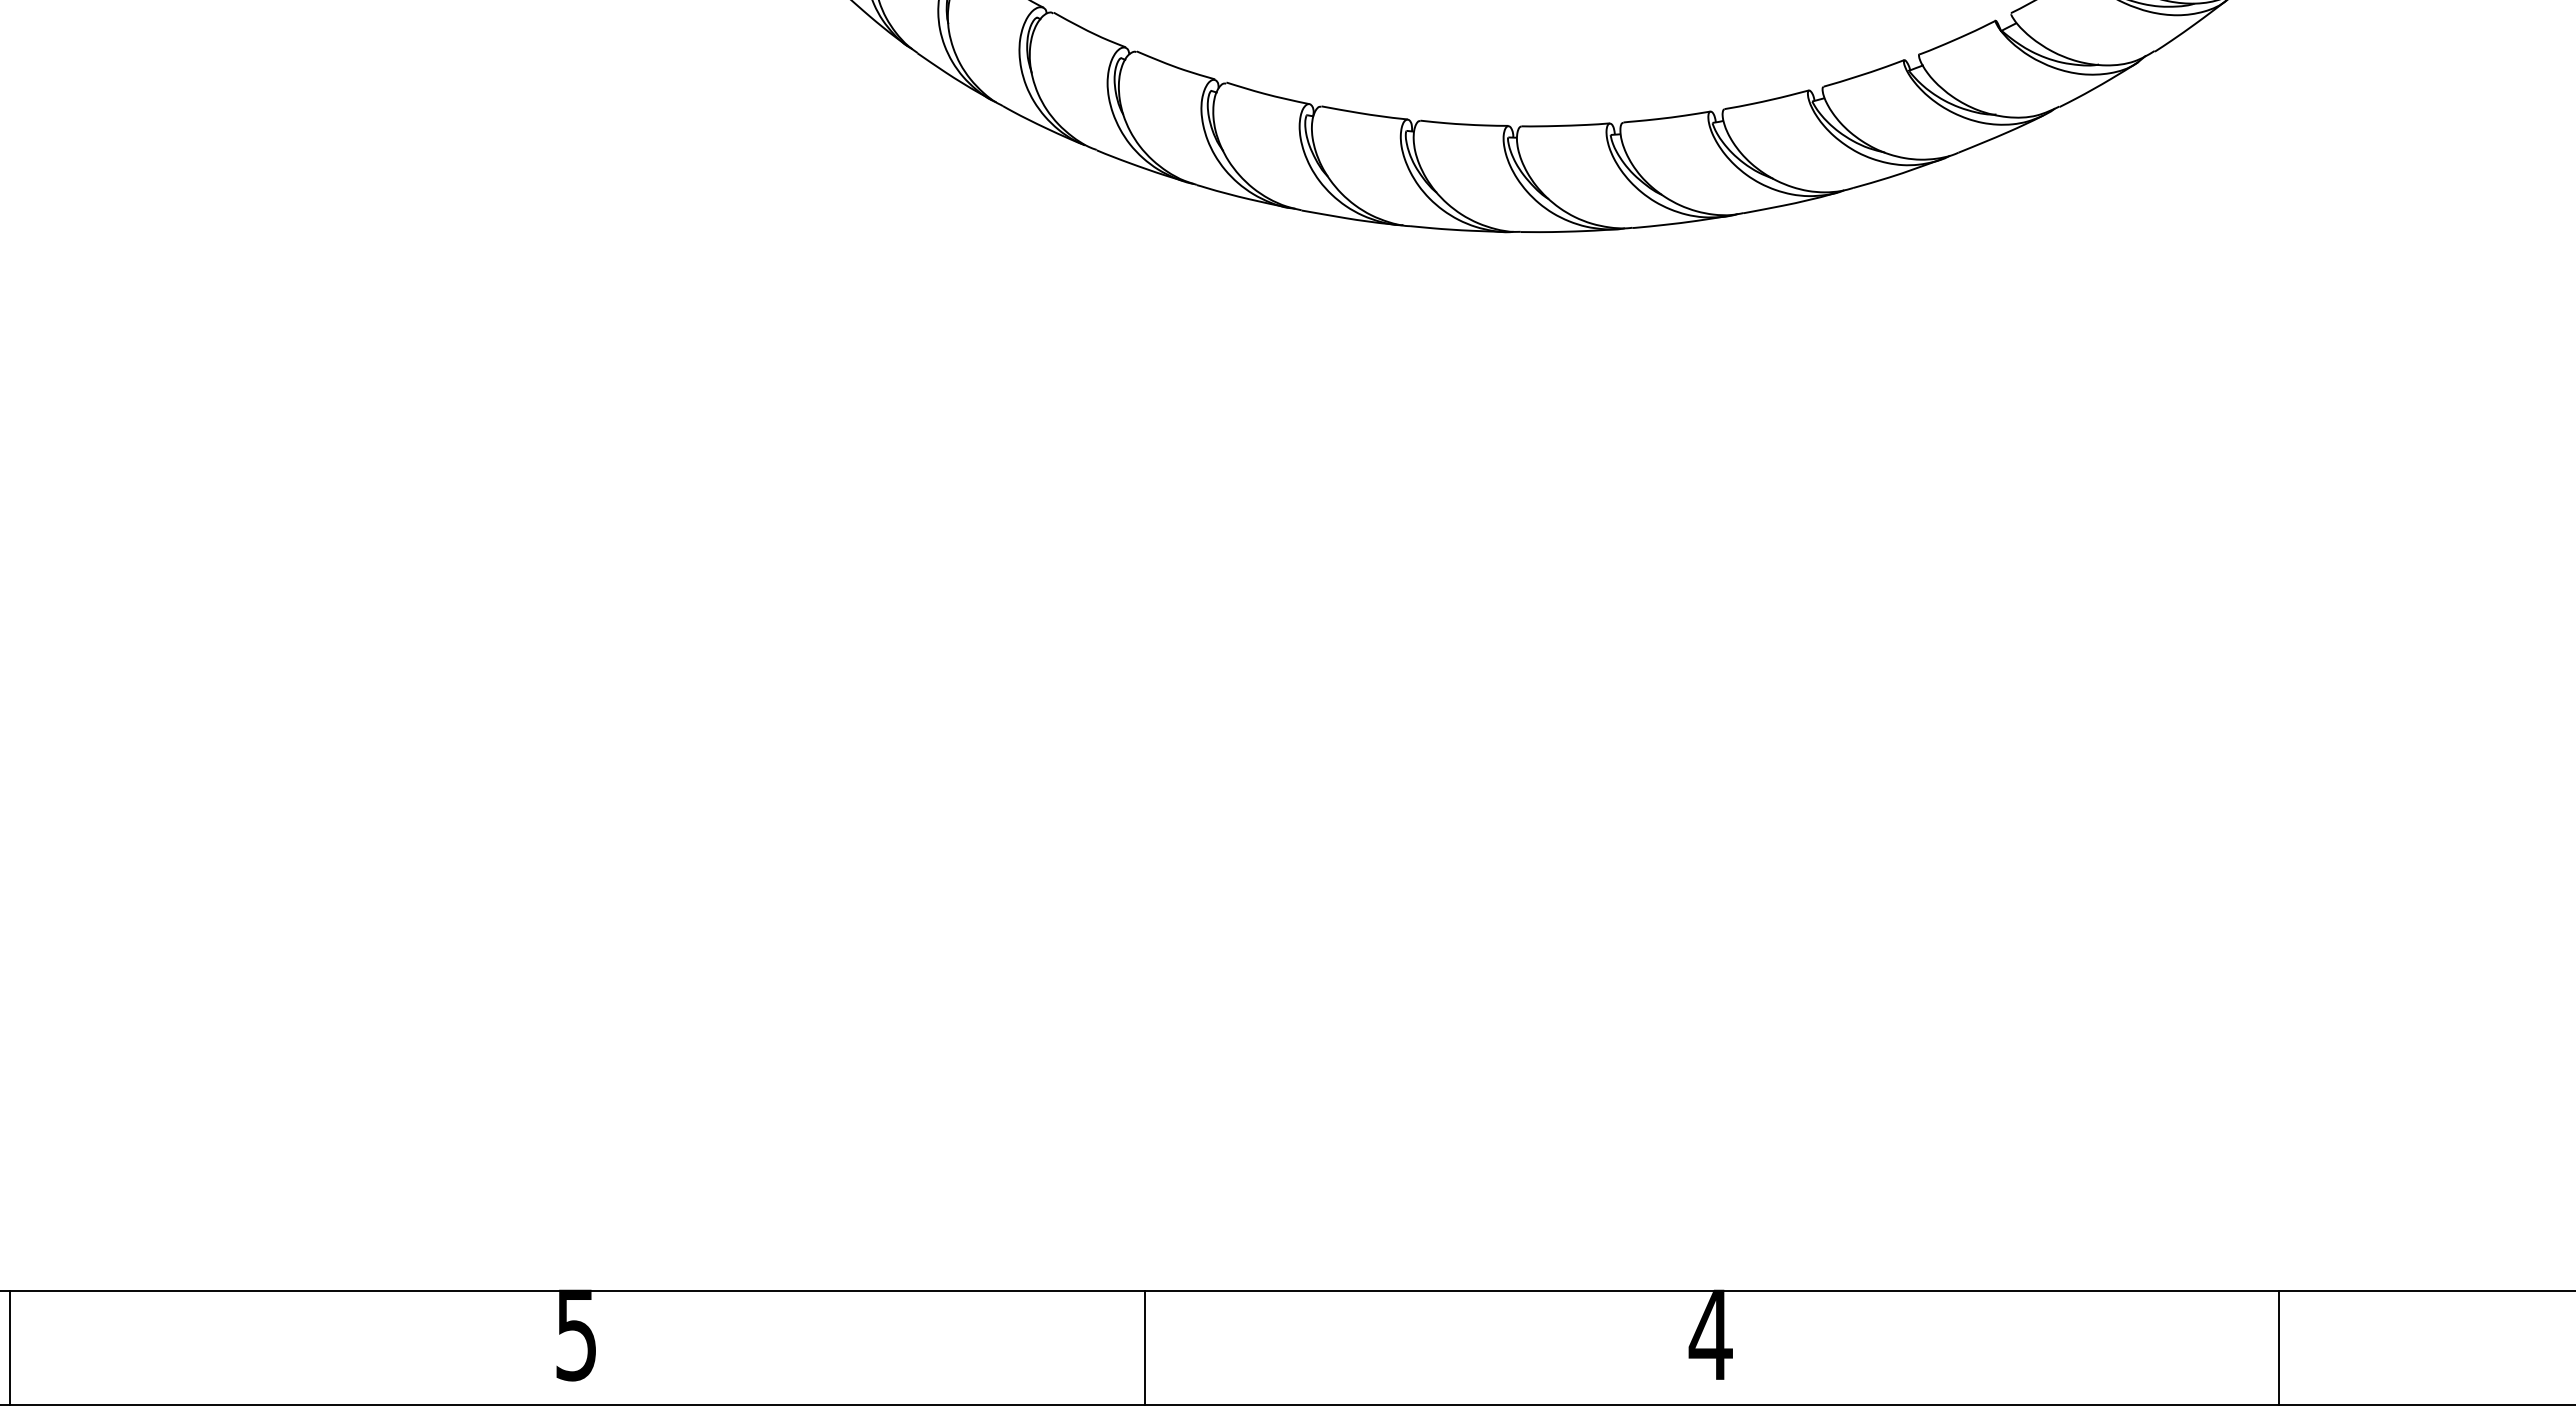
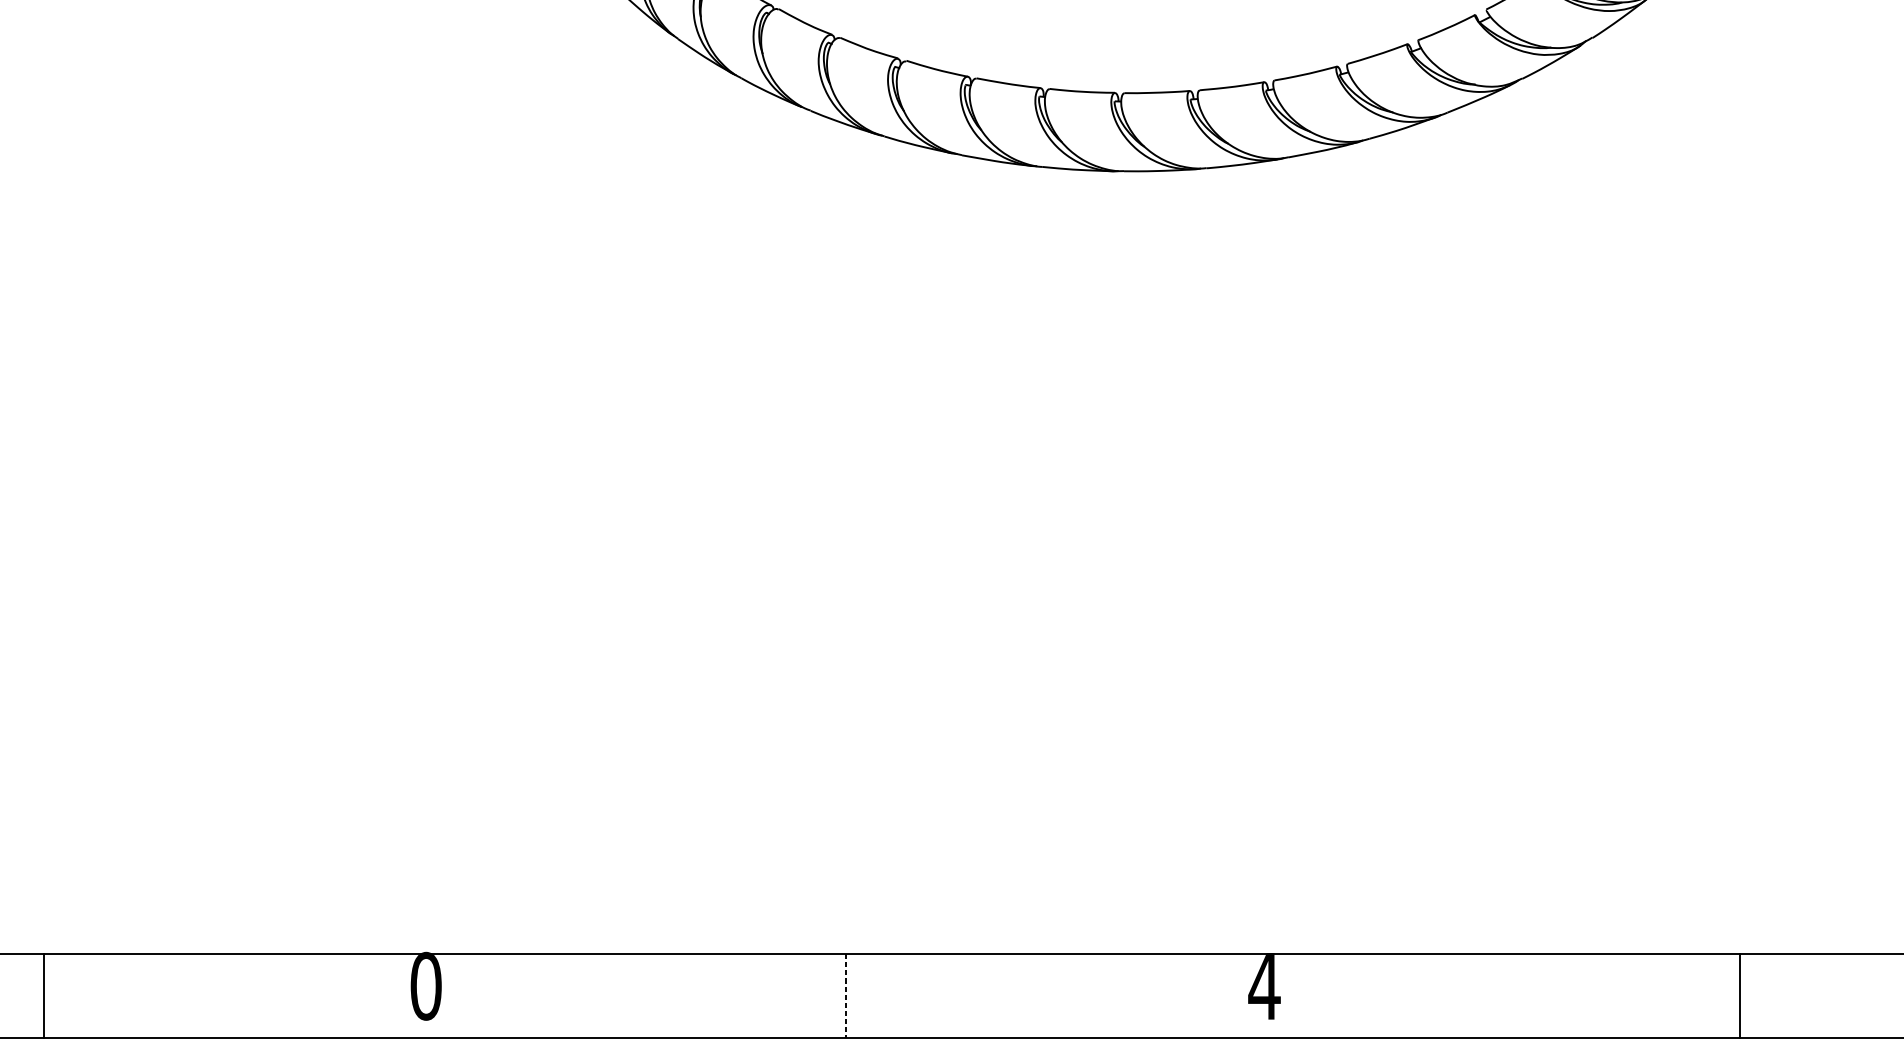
text: (576, 1334) -> (426, 986), 5 -> 0
line: (10, 1347) -> (44, 995), moved
line: (1144, 1347) -> (845, 995), solid -> dashed
line: (2279, 1347) -> (1740, 995), moved

